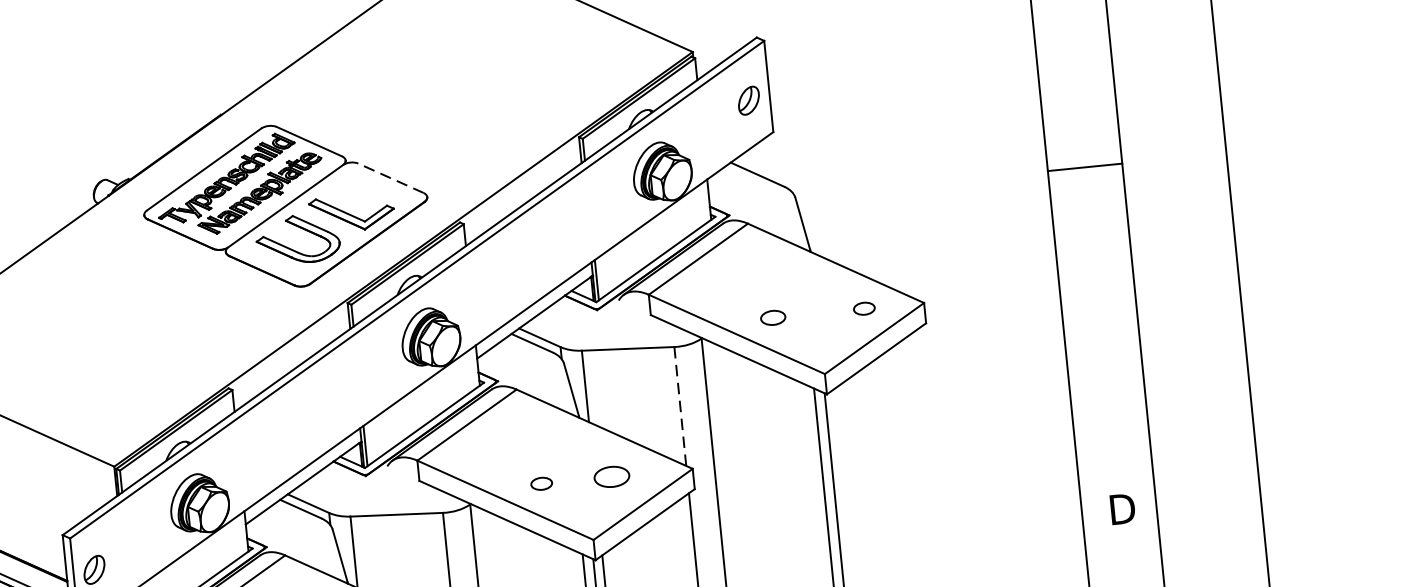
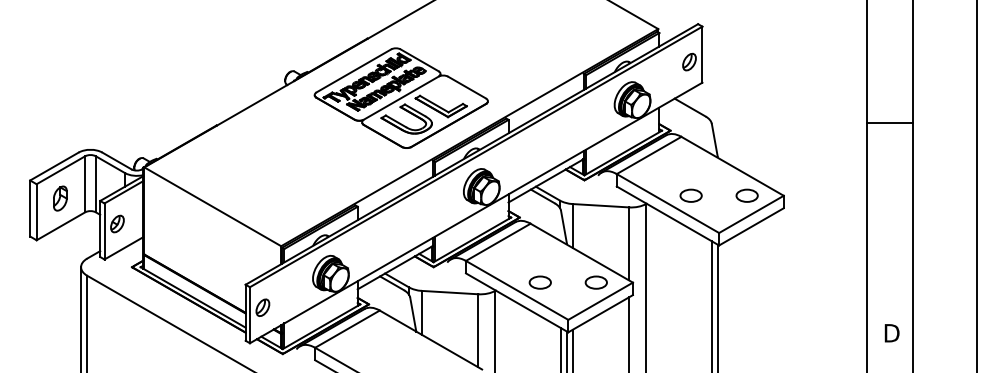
line: (391, 178) -> (467, 87), dashed -> solid
part: (863, 308) -> (746, 195), size x1.67
part: (772, 317) -> (690, 195), size x1.43
line: (680, 405) -> (629, 243), dashed -> solid
part: (610, 476) -> (595, 282), moved
part: (540, 483) -> (539, 282), size x1.67

